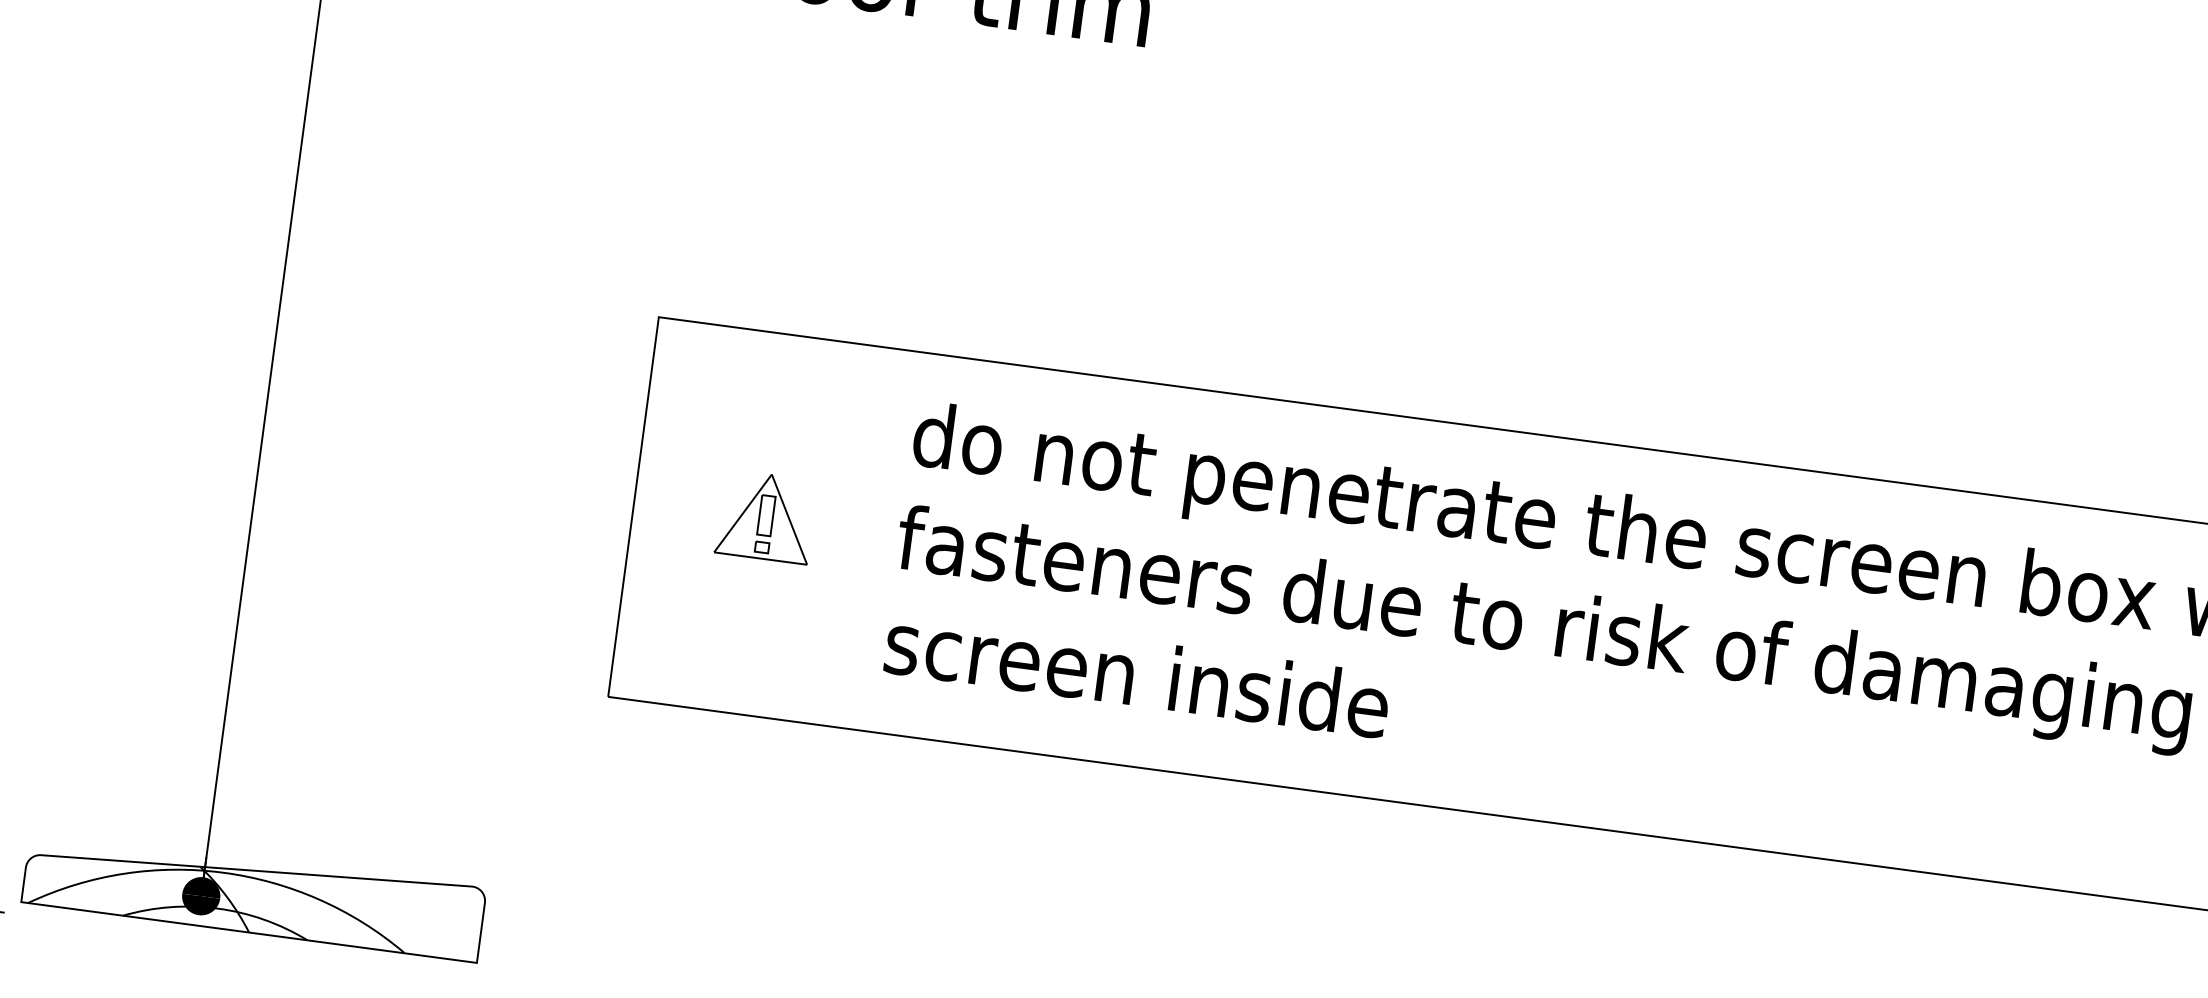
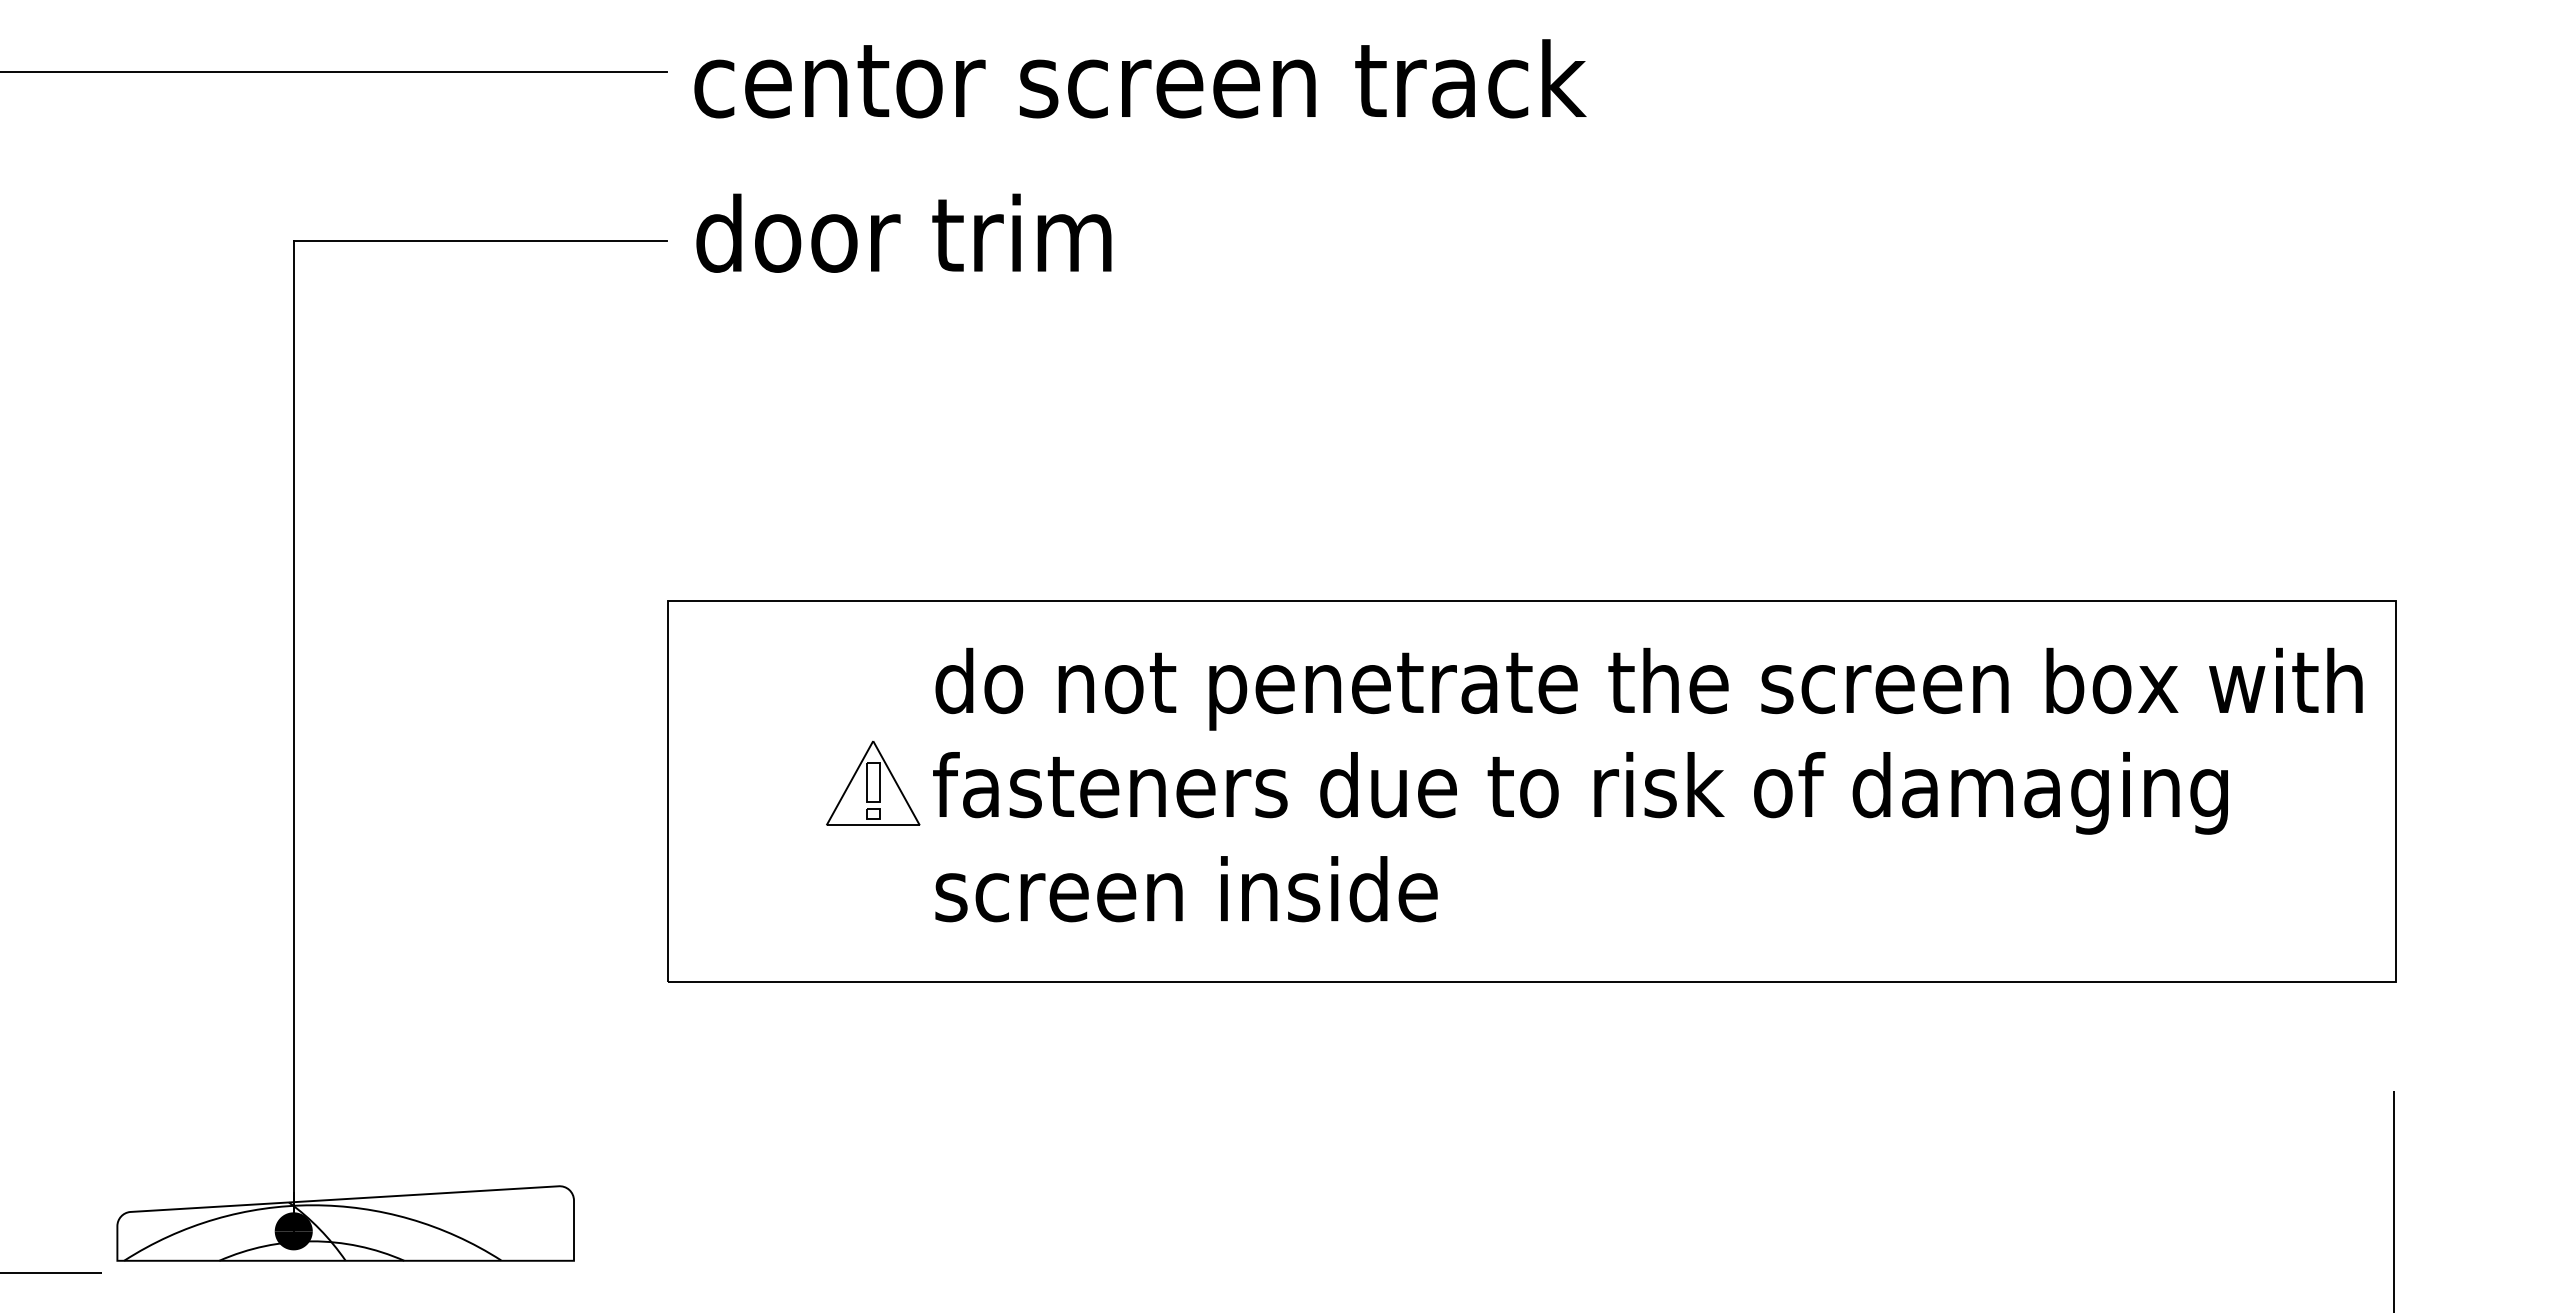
part: (766, 515) -> (873, 782), moved

